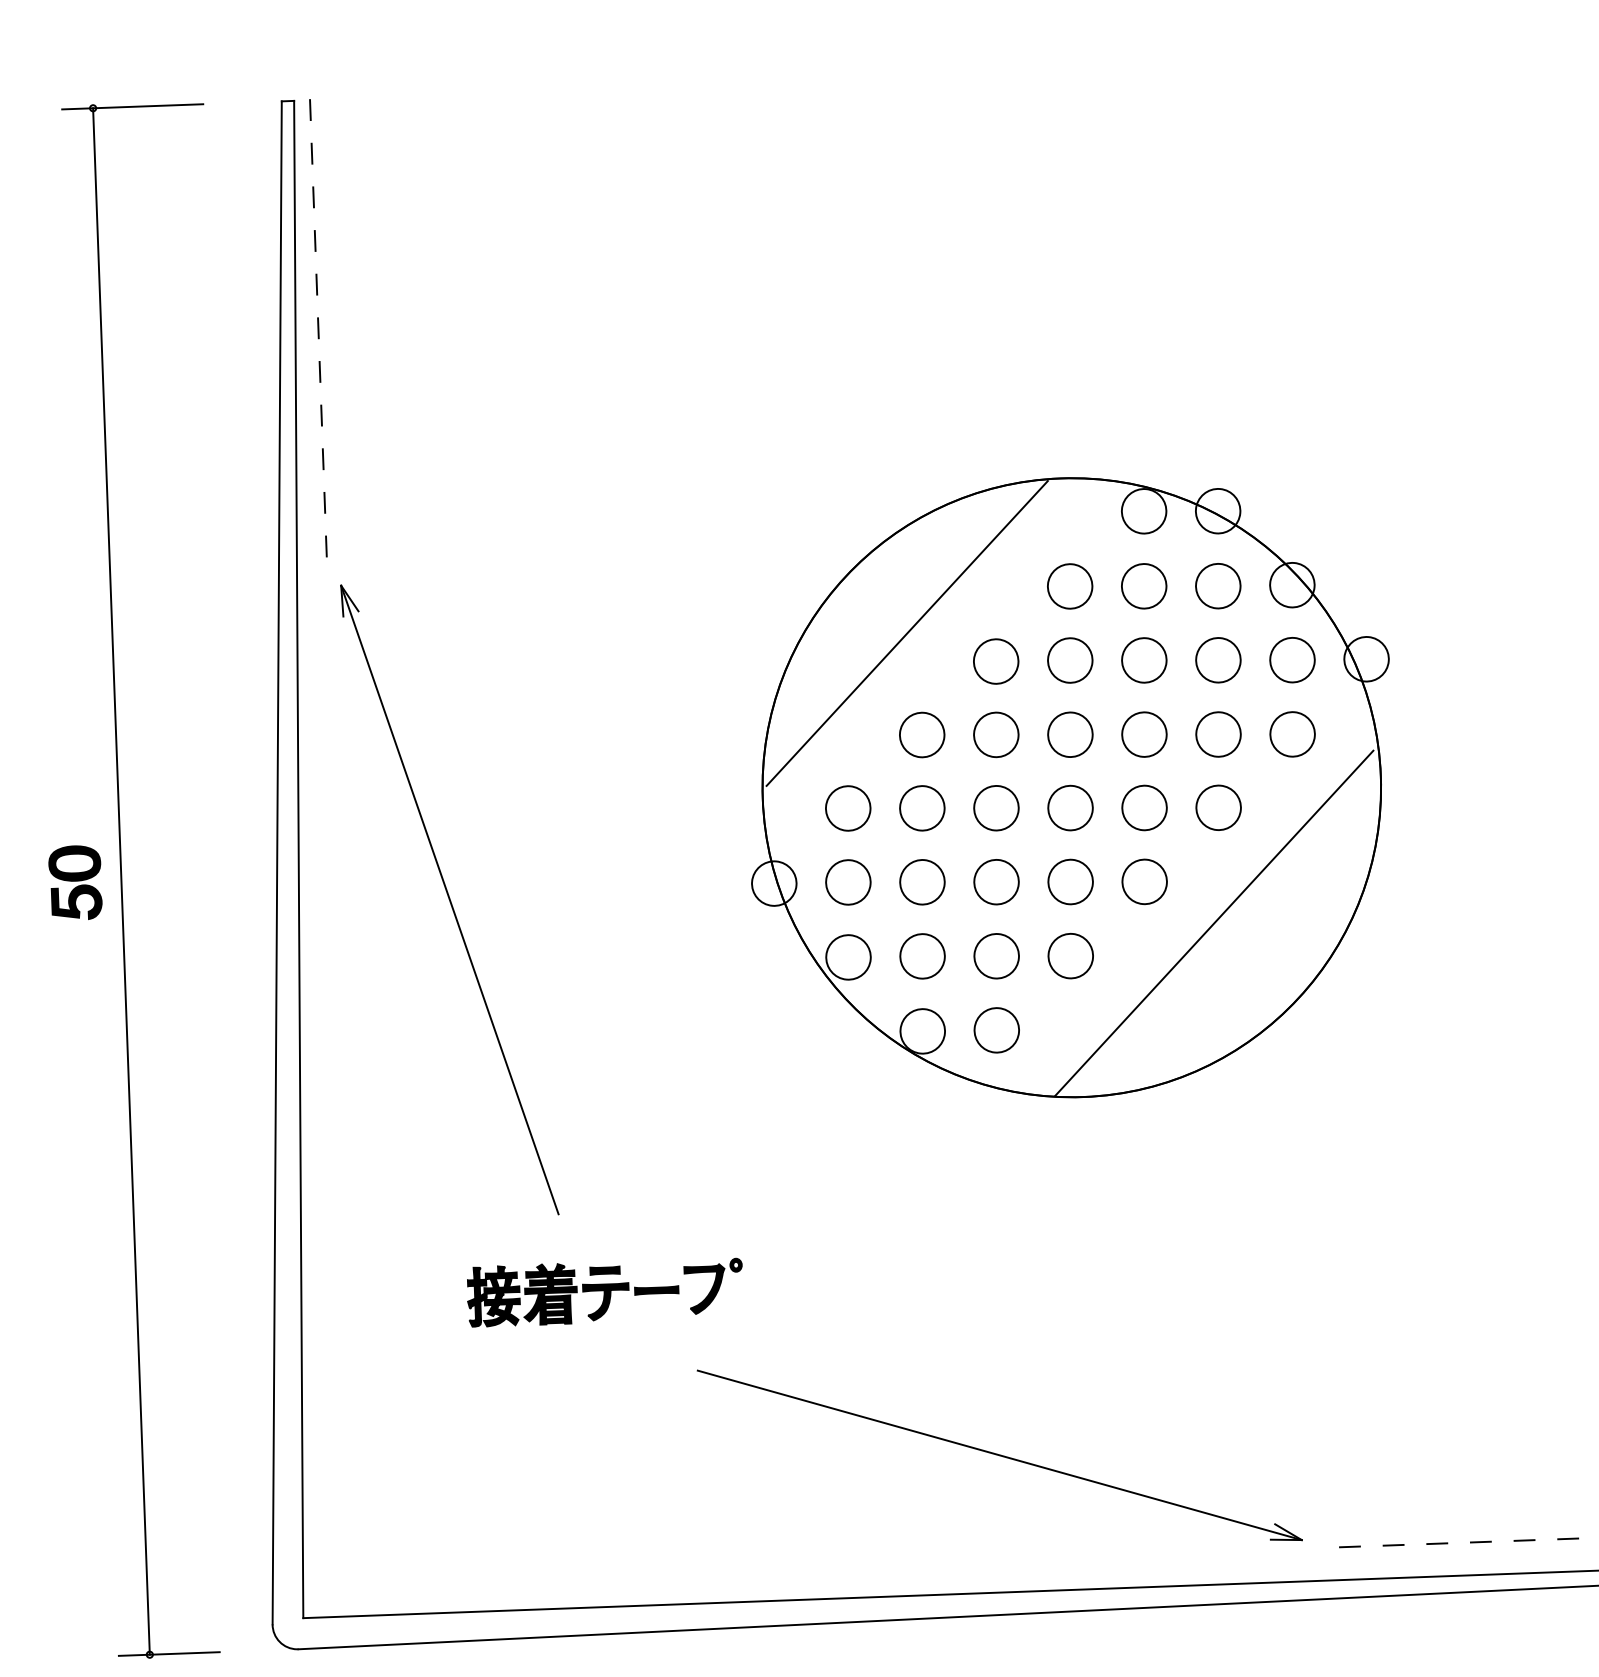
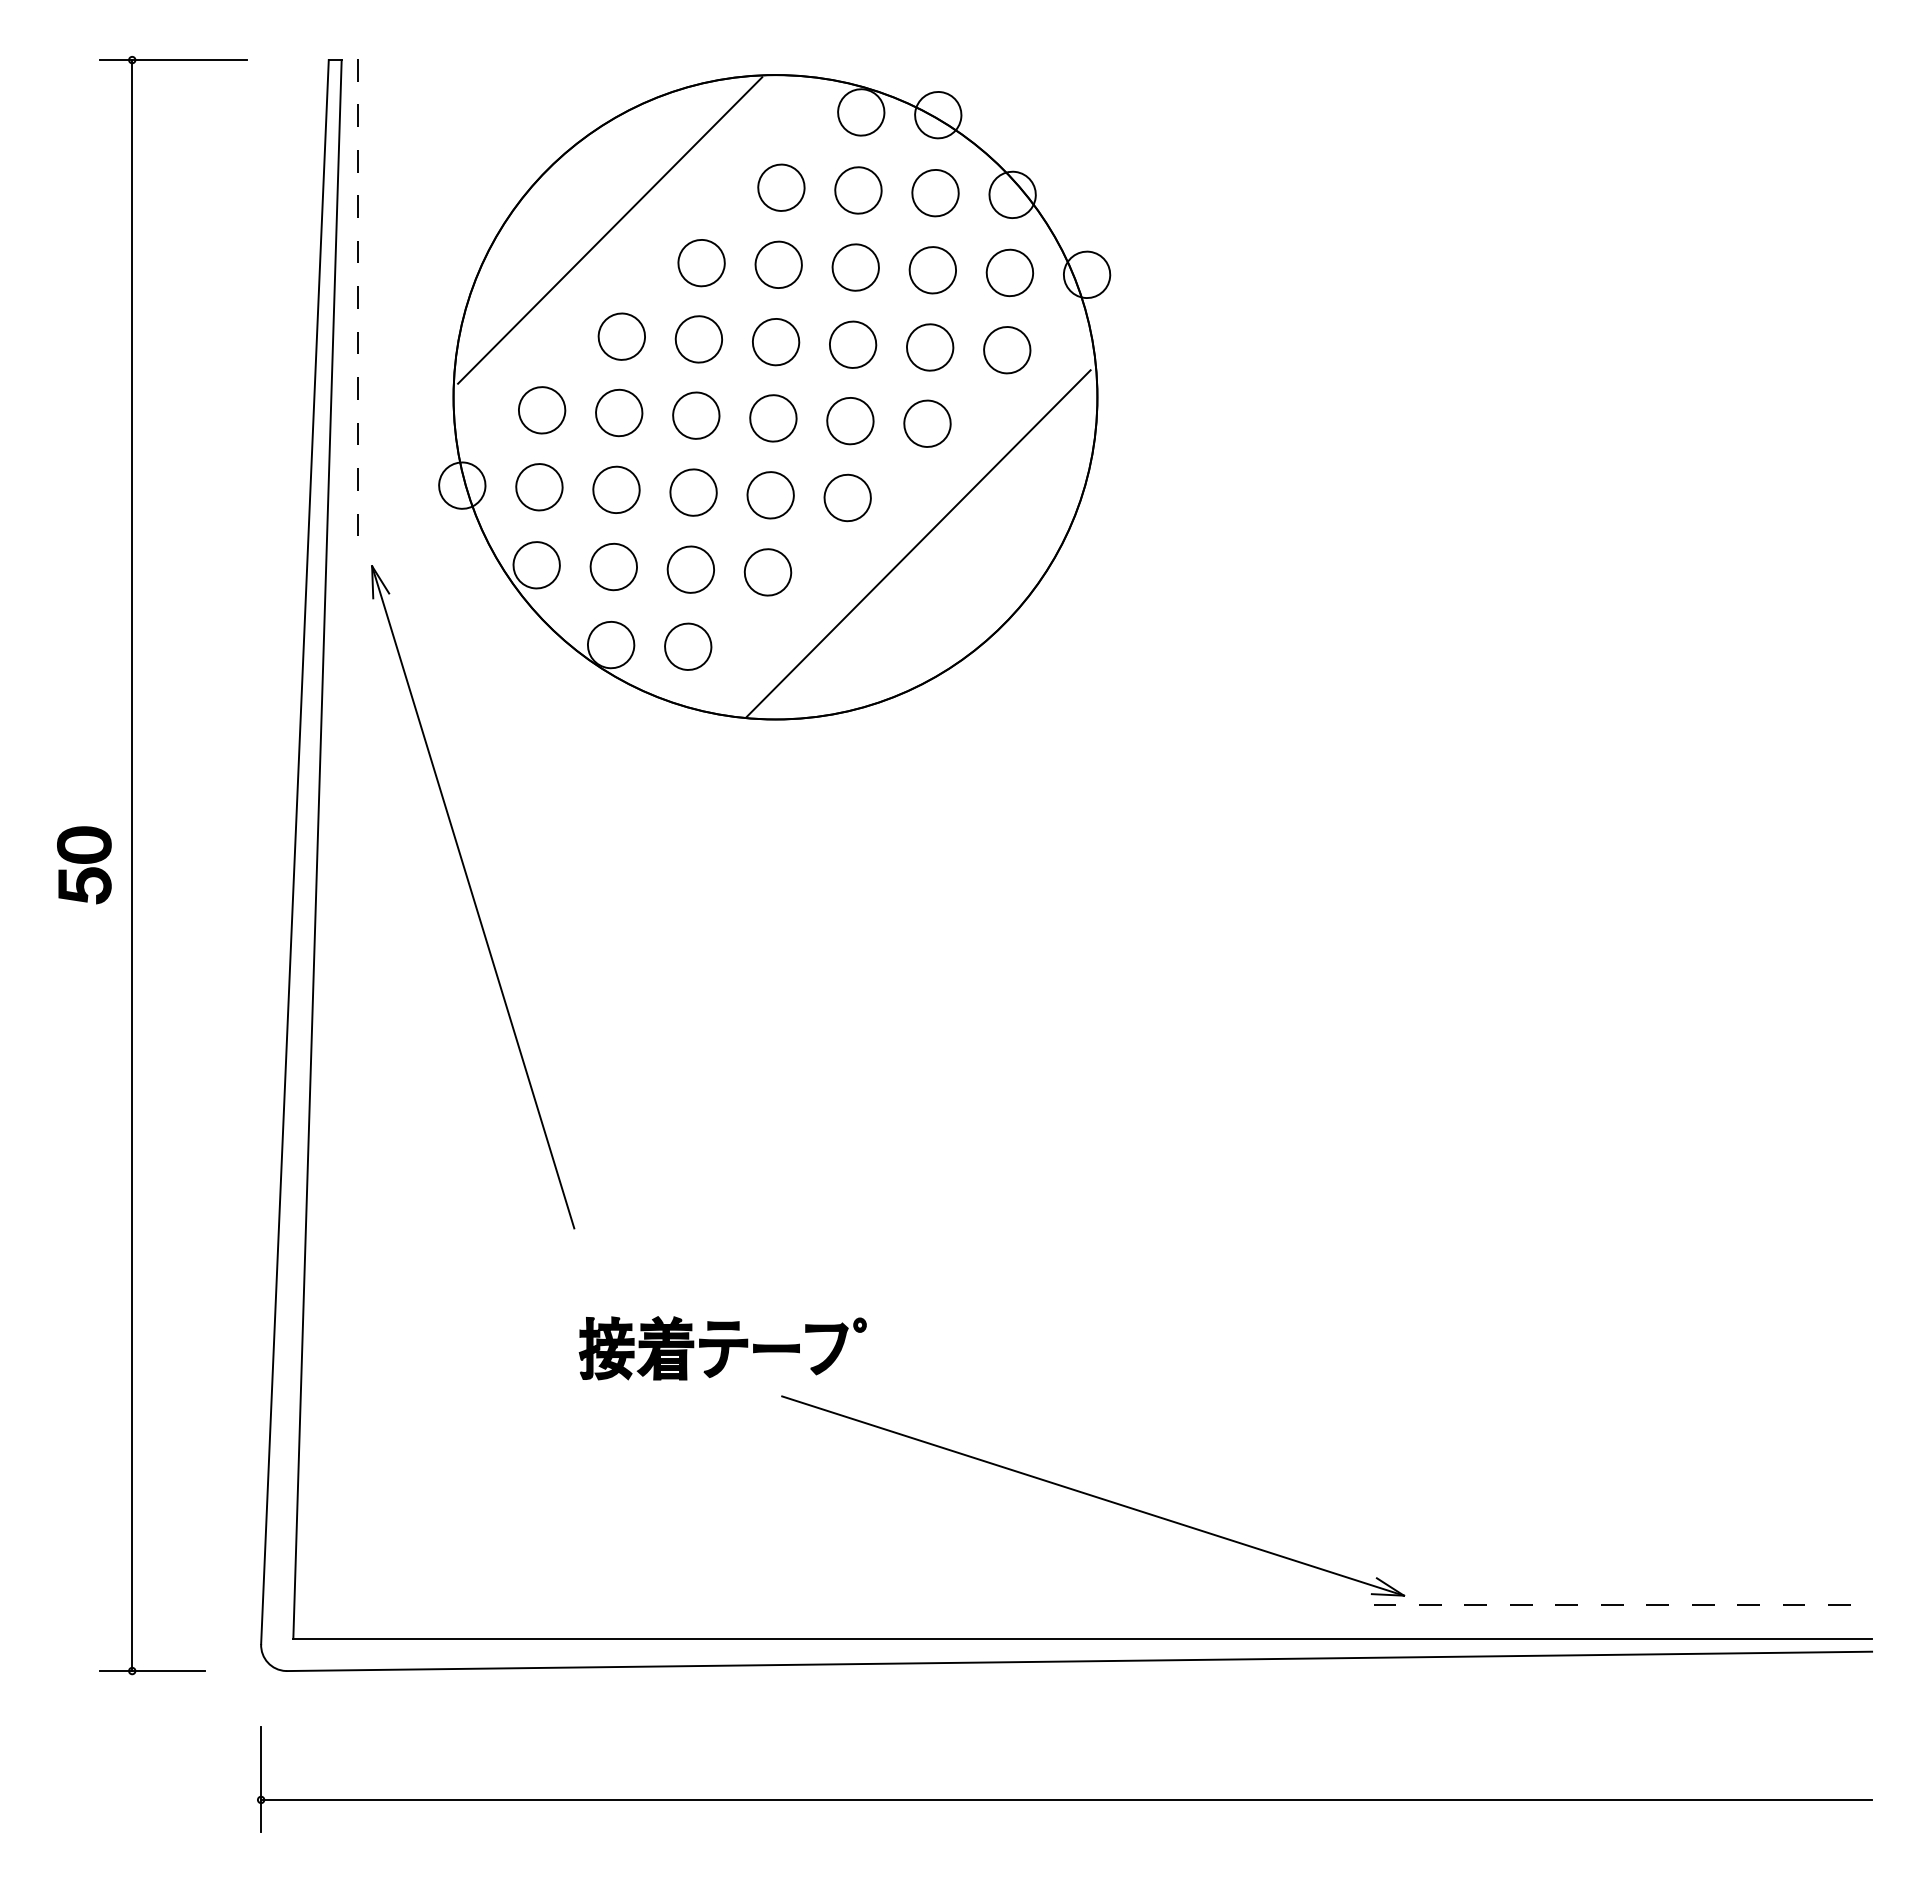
part: (1070, 788) -> (774, 397), moved
part: (604, 1292) -> (722, 1348), moved
part: (1000, 1454) -> (1093, 1495), moved

